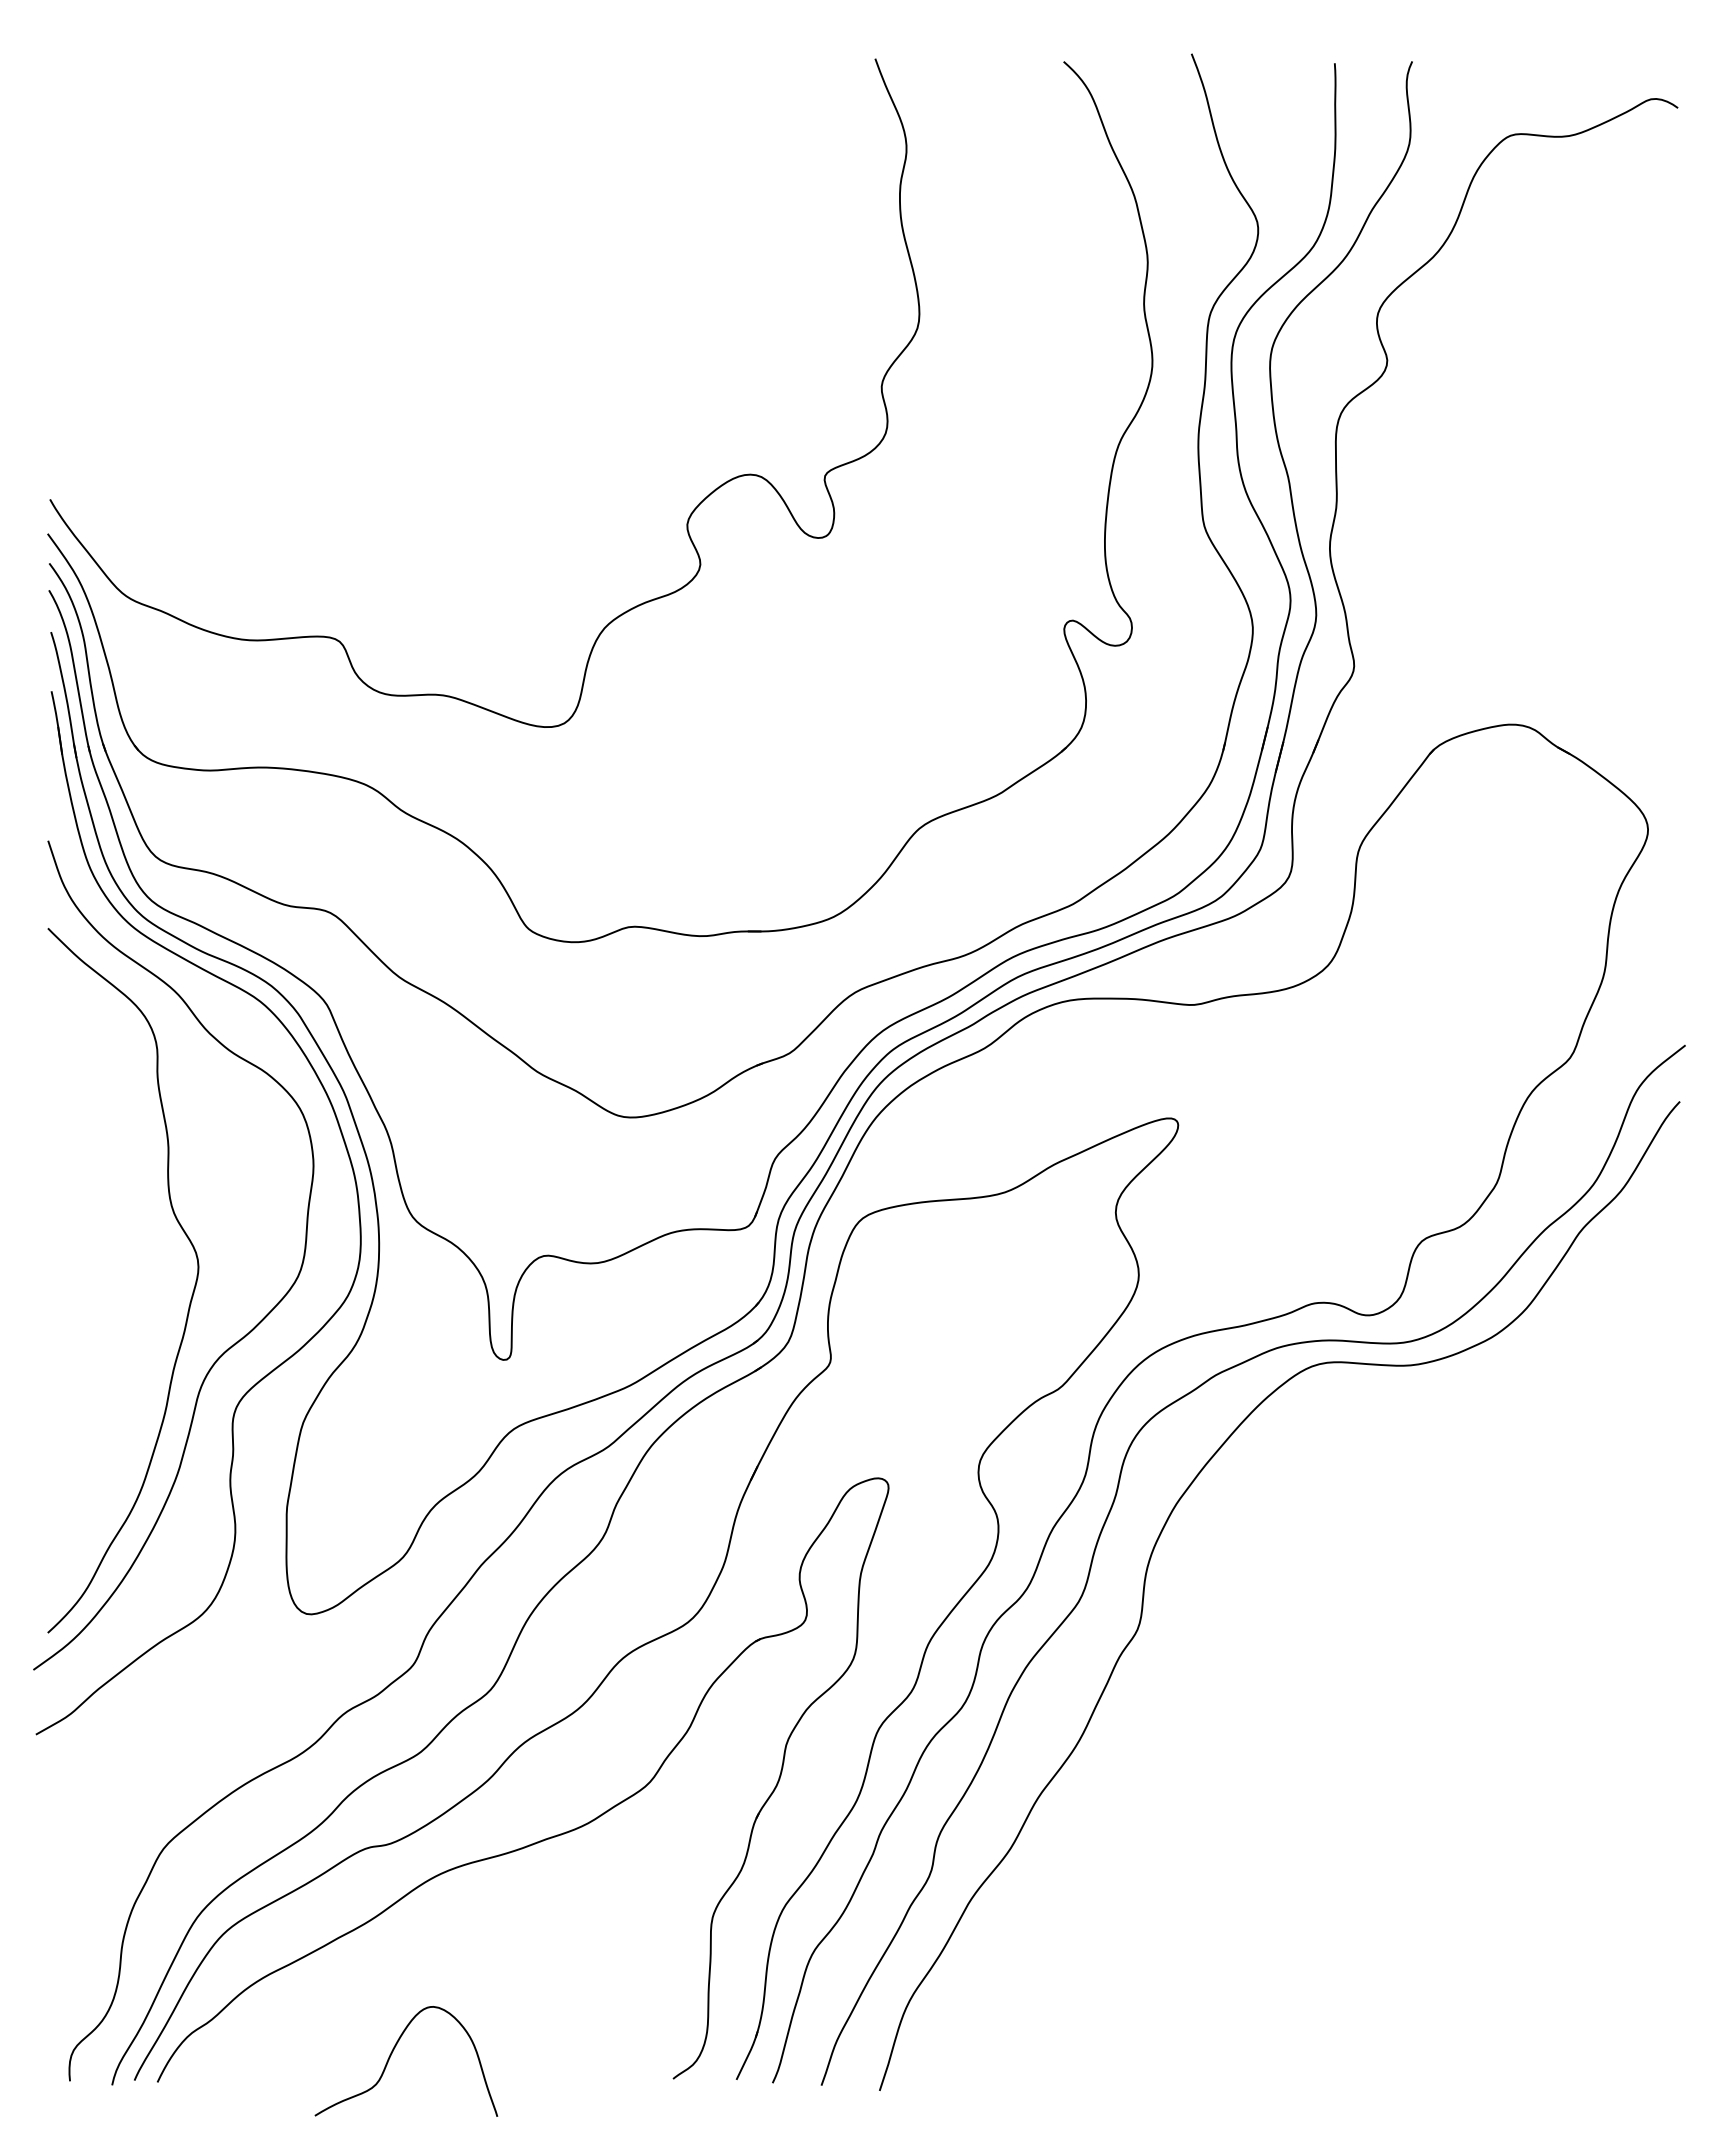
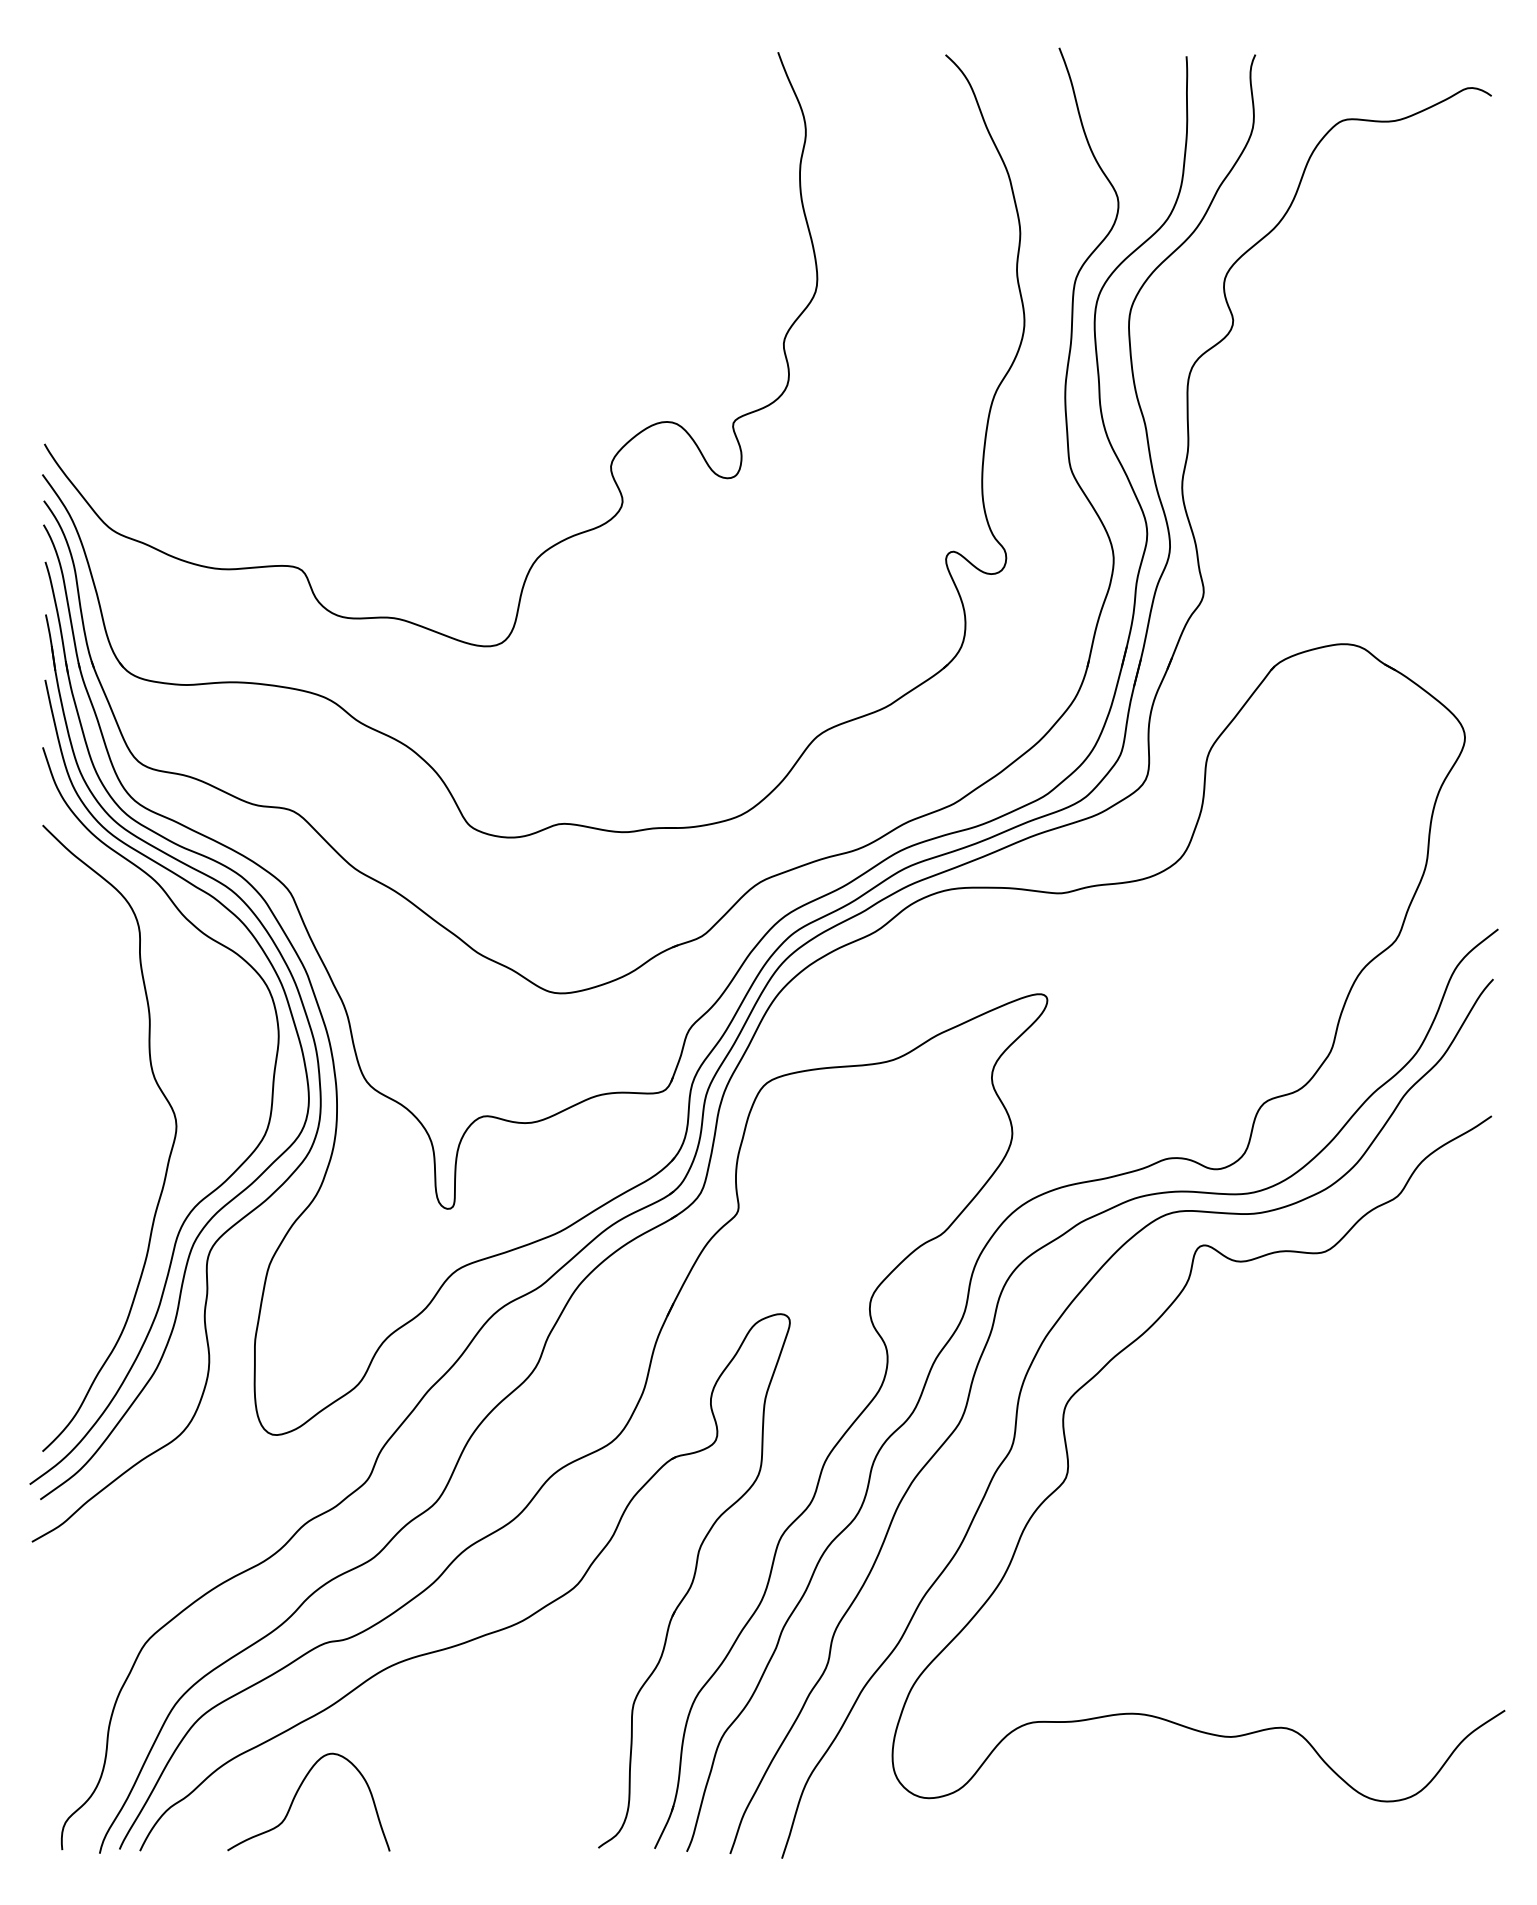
curve: (292, 1321) -> (260, 1174), added
curve: (1202, 1641) -> (1068, 1459), added
curve: (392, 2053) -> (296, 1795), moved

